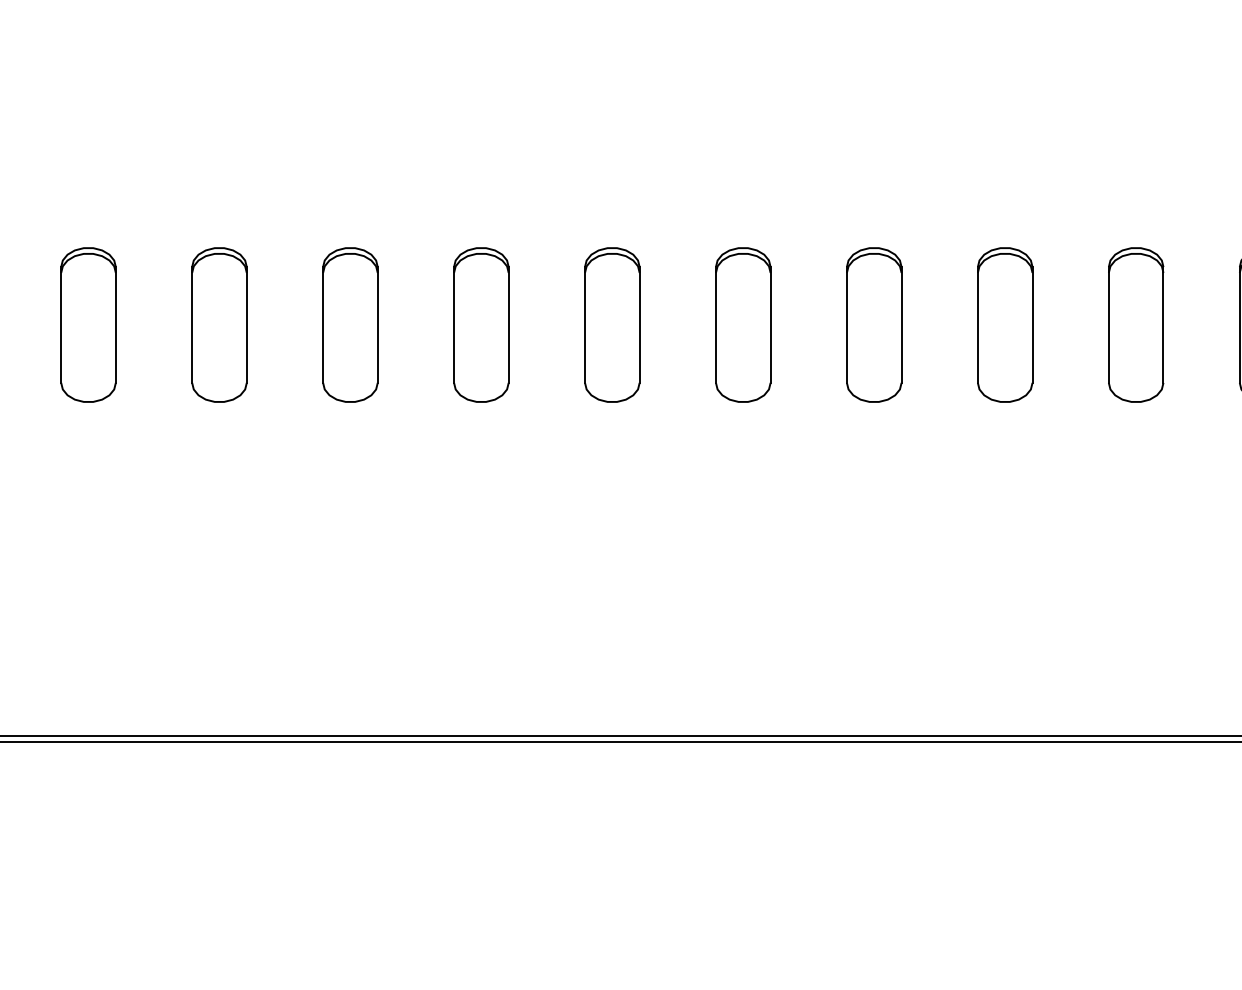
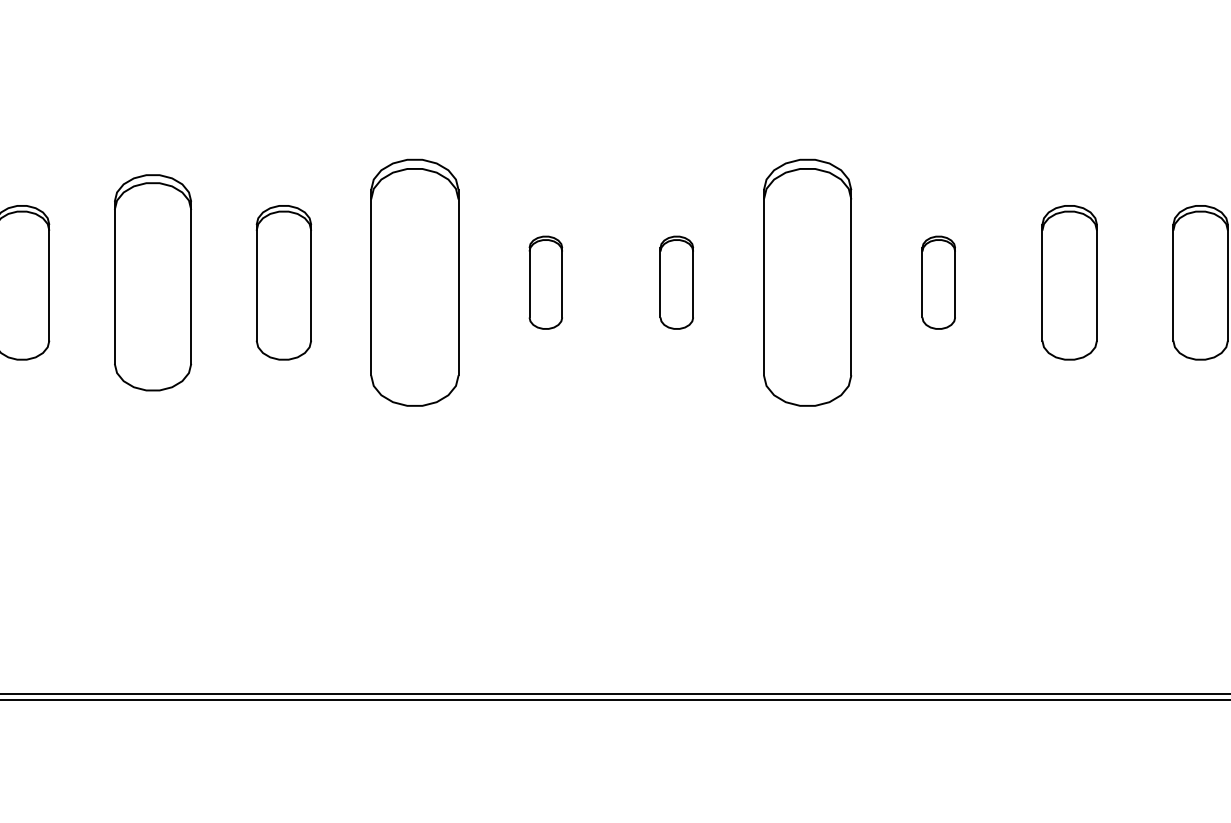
part: (88, 324) -> (152, 282), size x1.4
part: (350, 324) -> (414, 282), size x1.6
part: (481, 324) -> (545, 282), size x0.6
part: (612, 324) -> (676, 282), size x0.6
part: (743, 324) -> (807, 282), size x1.6
part: (874, 324) -> (938, 282), size x0.6

